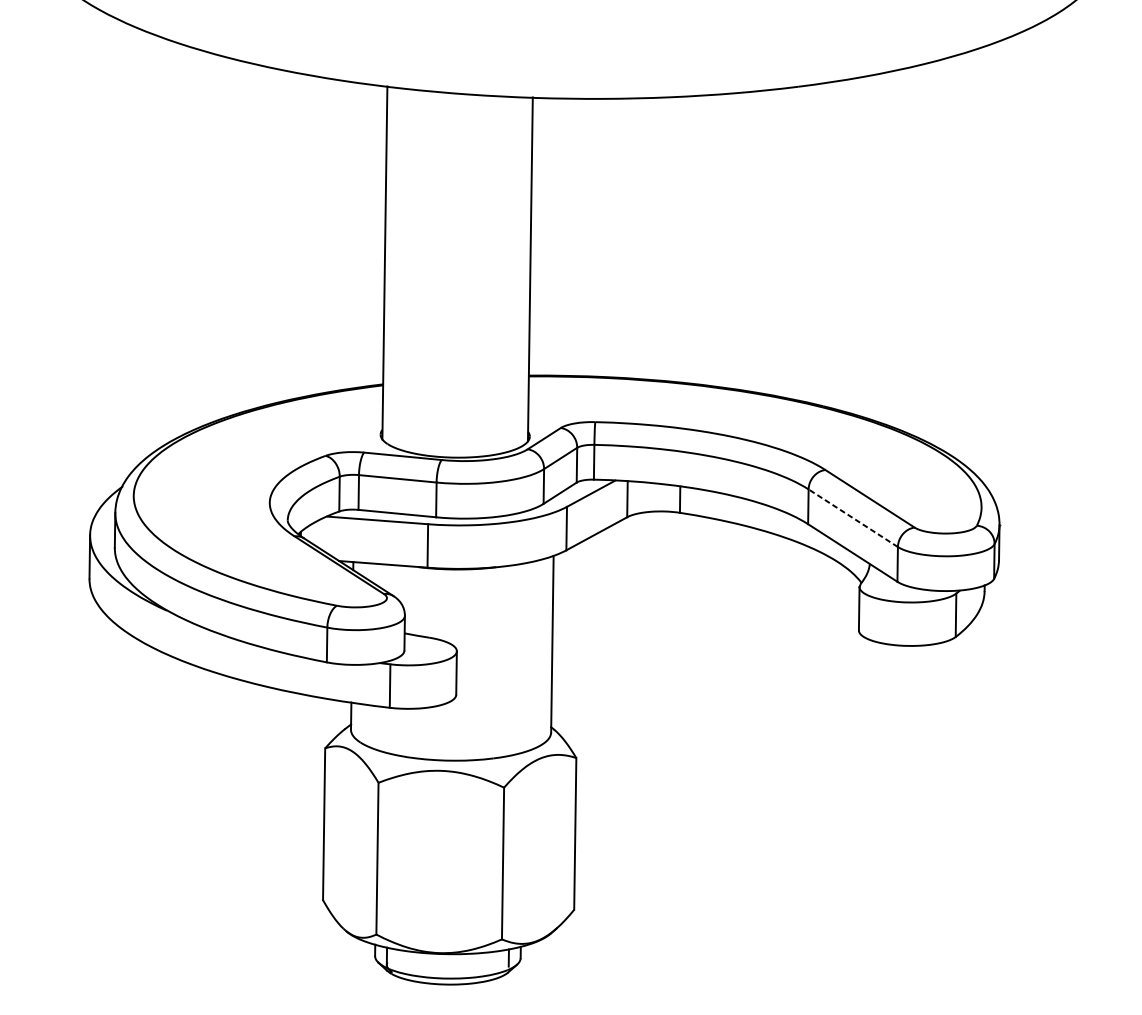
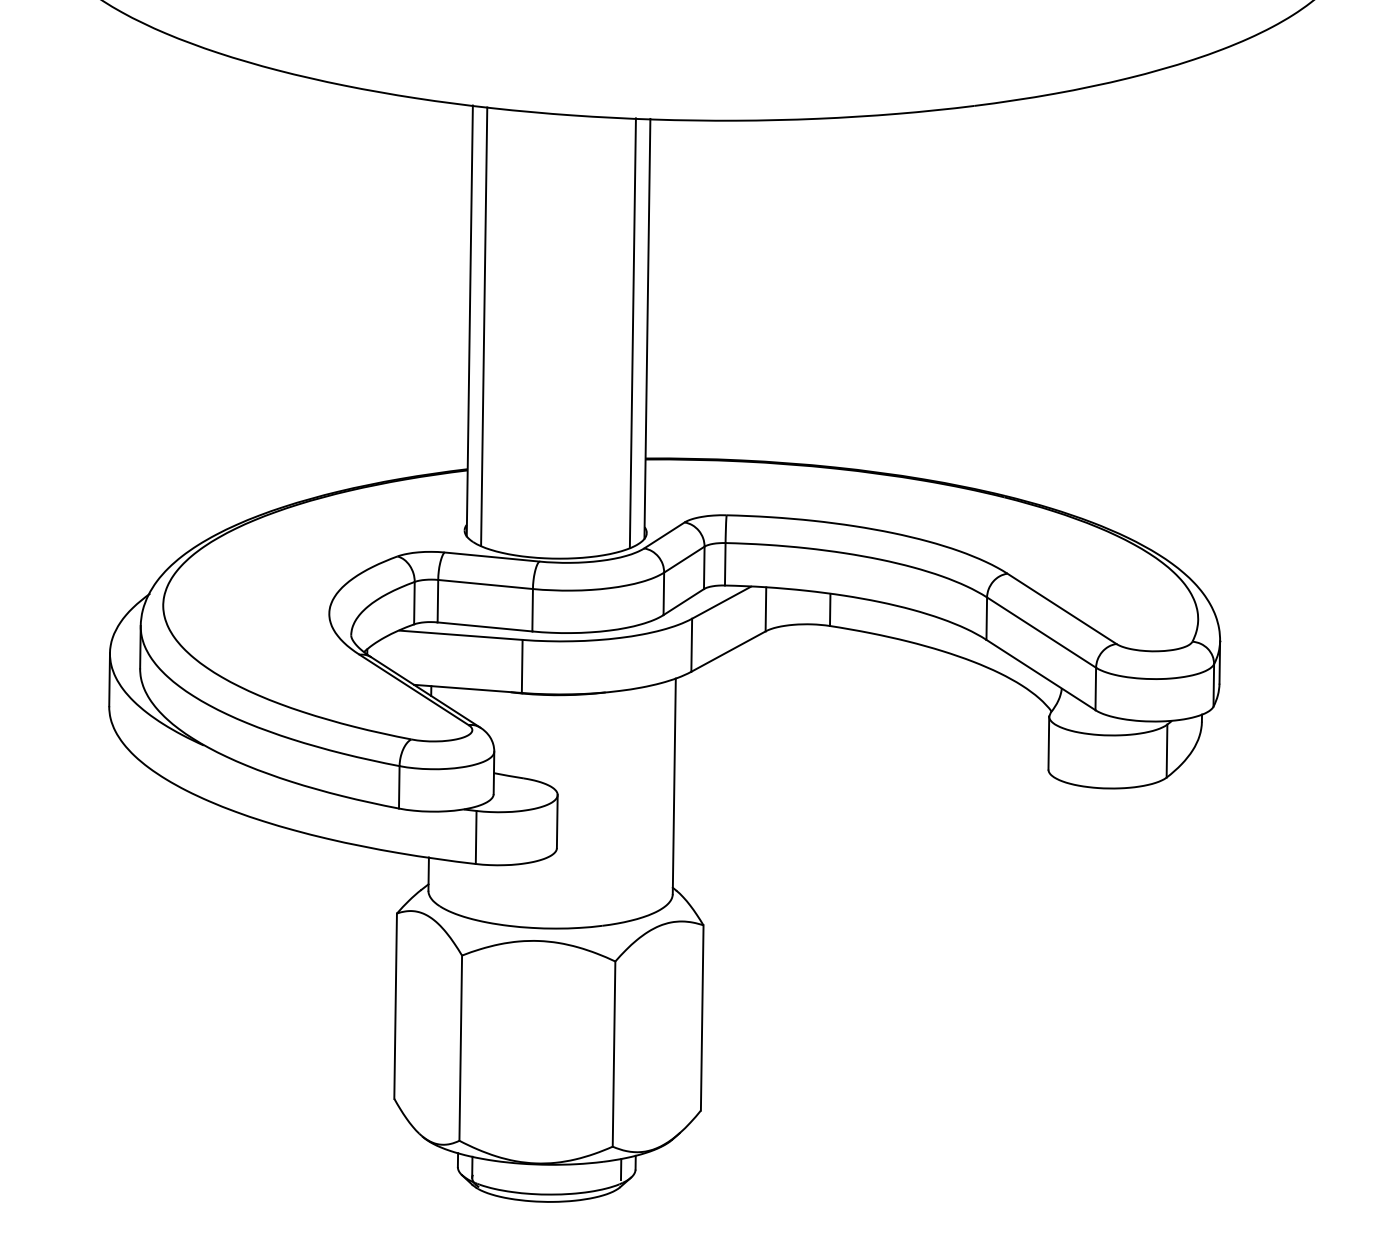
line: (396, 267) -> (484, 326), added
line: (518, 273) -> (632, 333), added
line: (853, 518) -> (1041, 632), dashed -> solid

